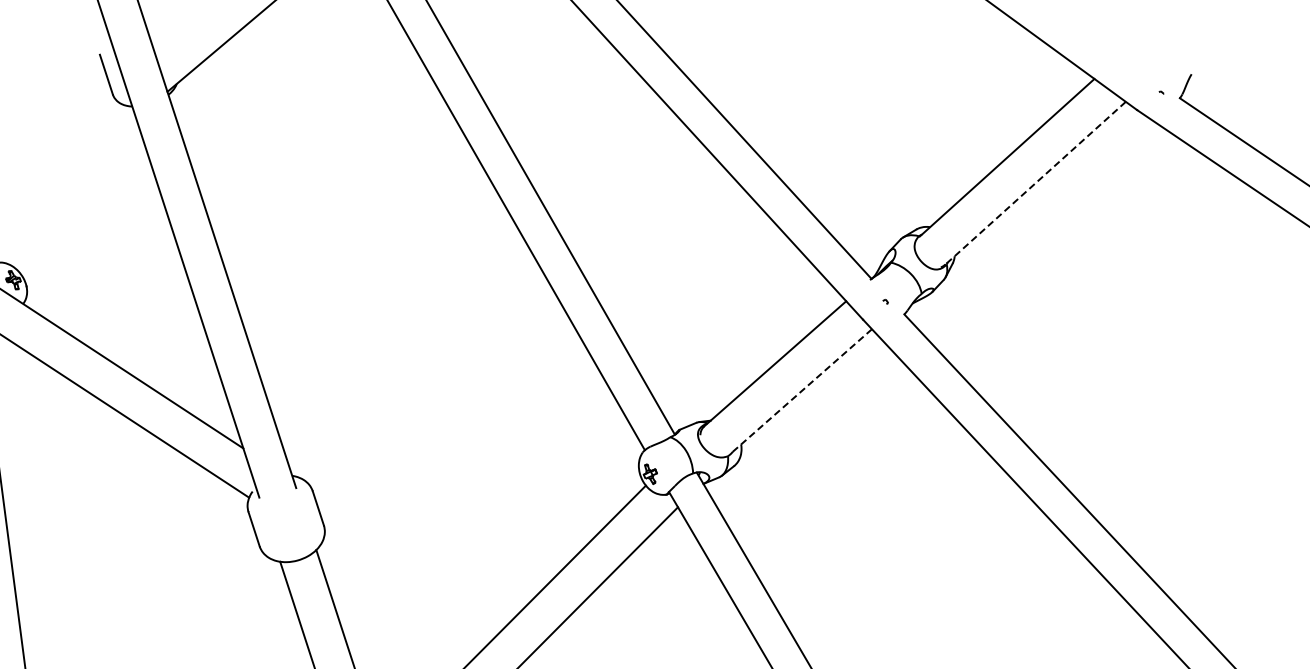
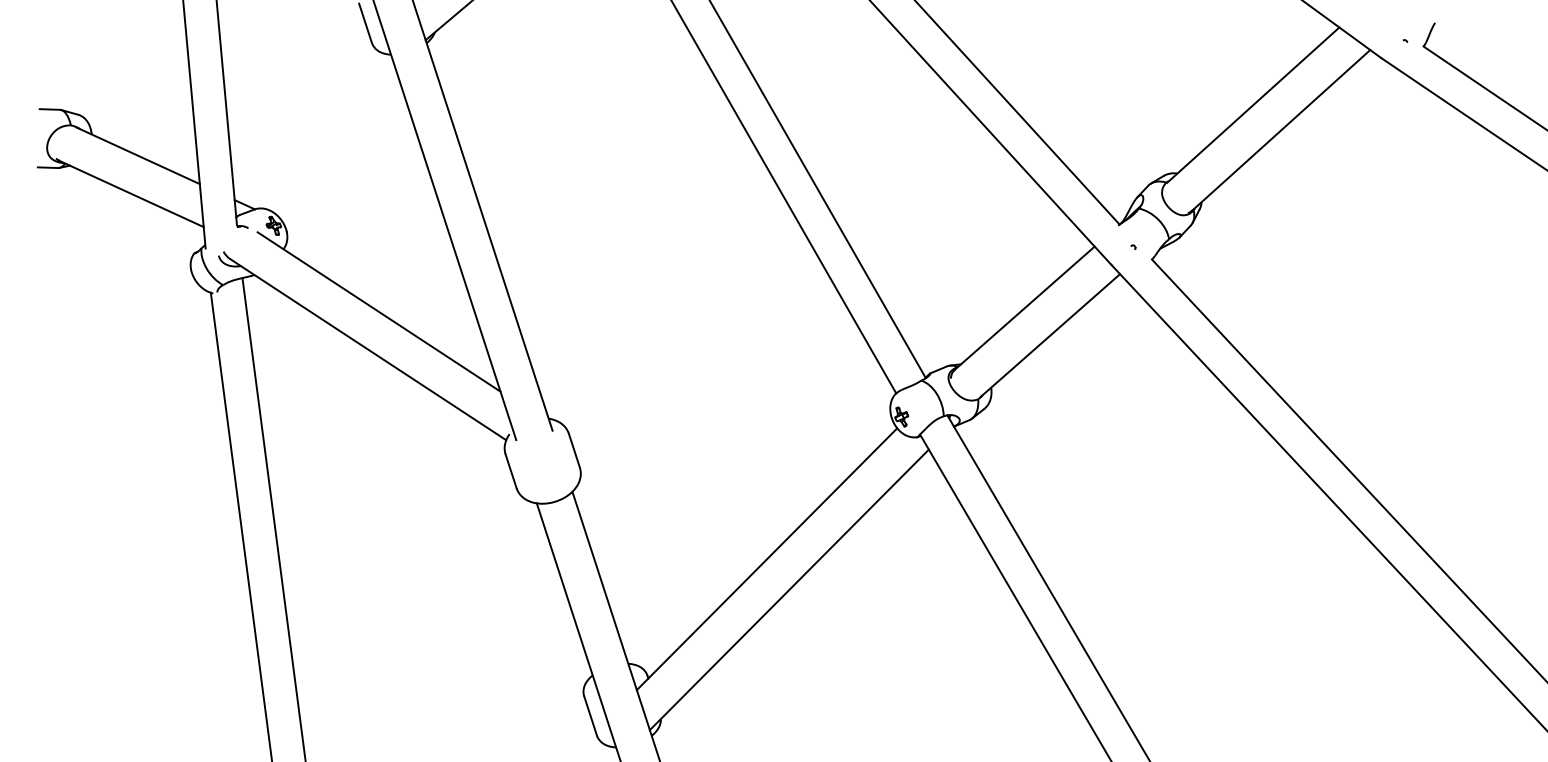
line: (1035, 183) -> (1281, 130), dashed -> solid
line: (800, 391) -> (1049, 335), dashed -> solid

